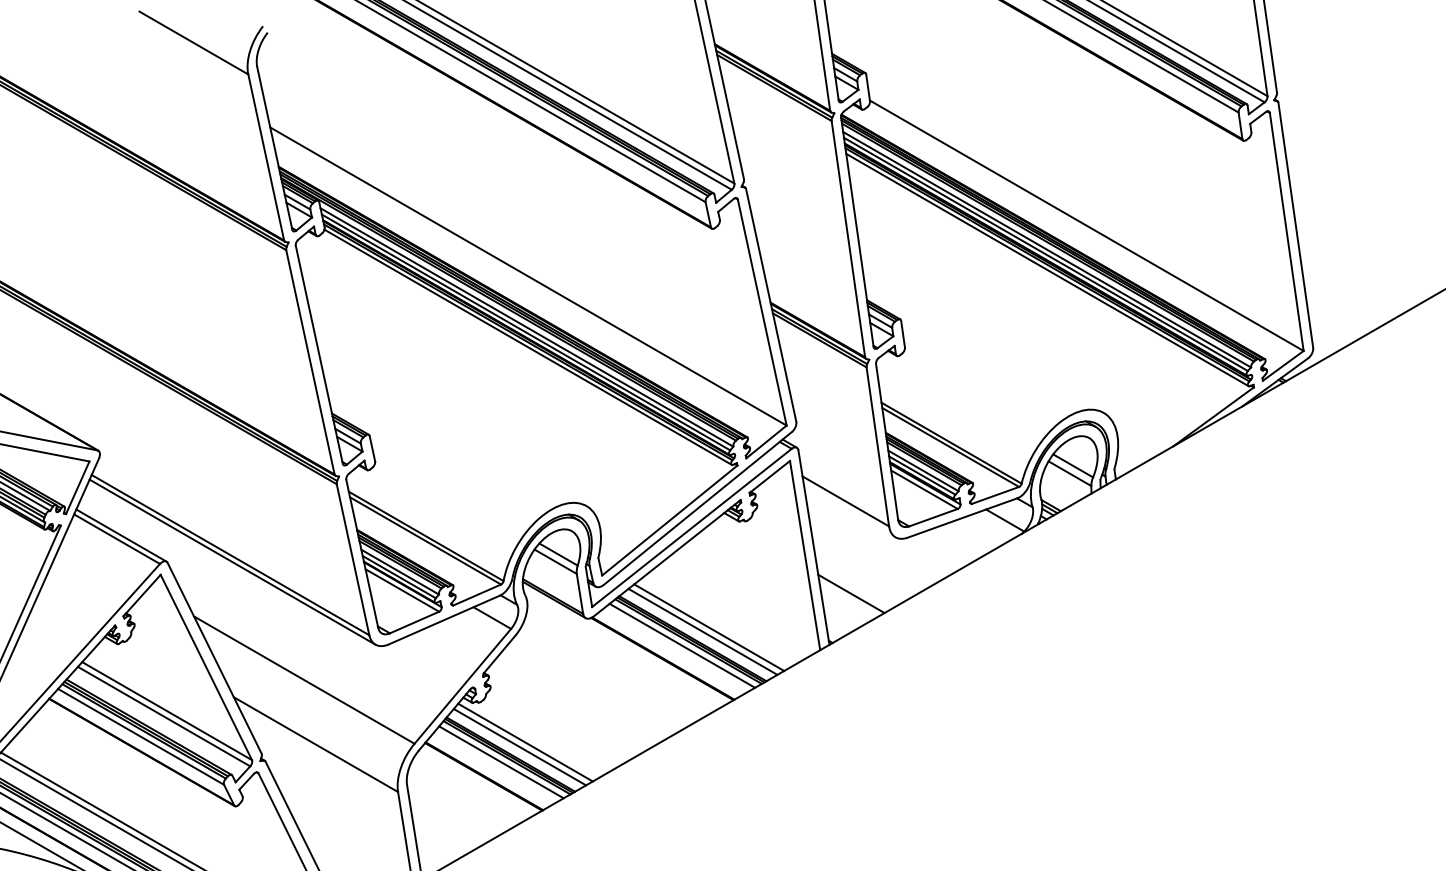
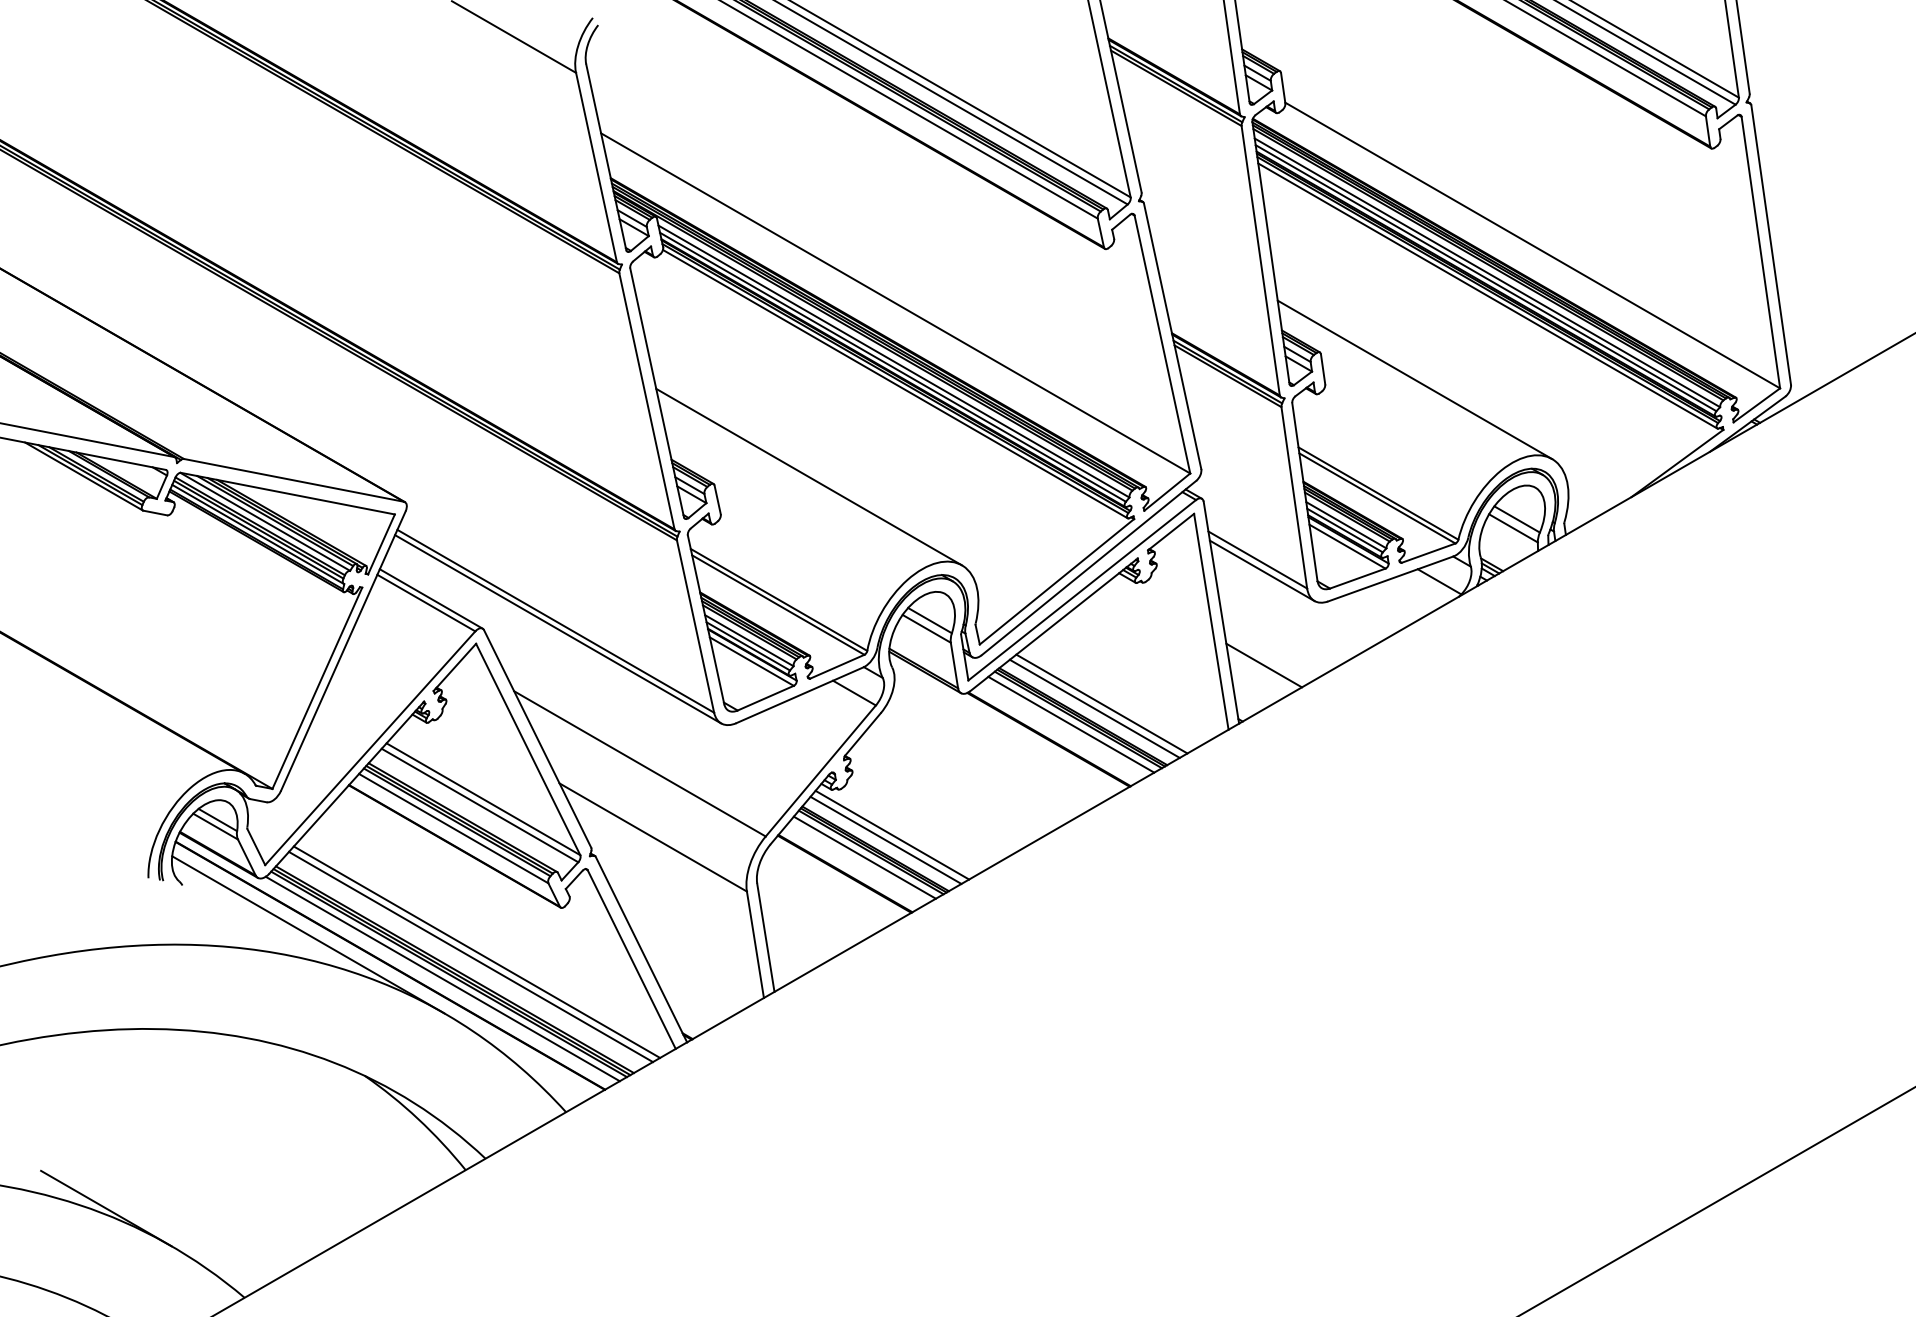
line: (983, 343) -> (1414, 379), added
line: (452, 428) -> (808, 476), added
line: (849, 510) -> (1261, 570), added

